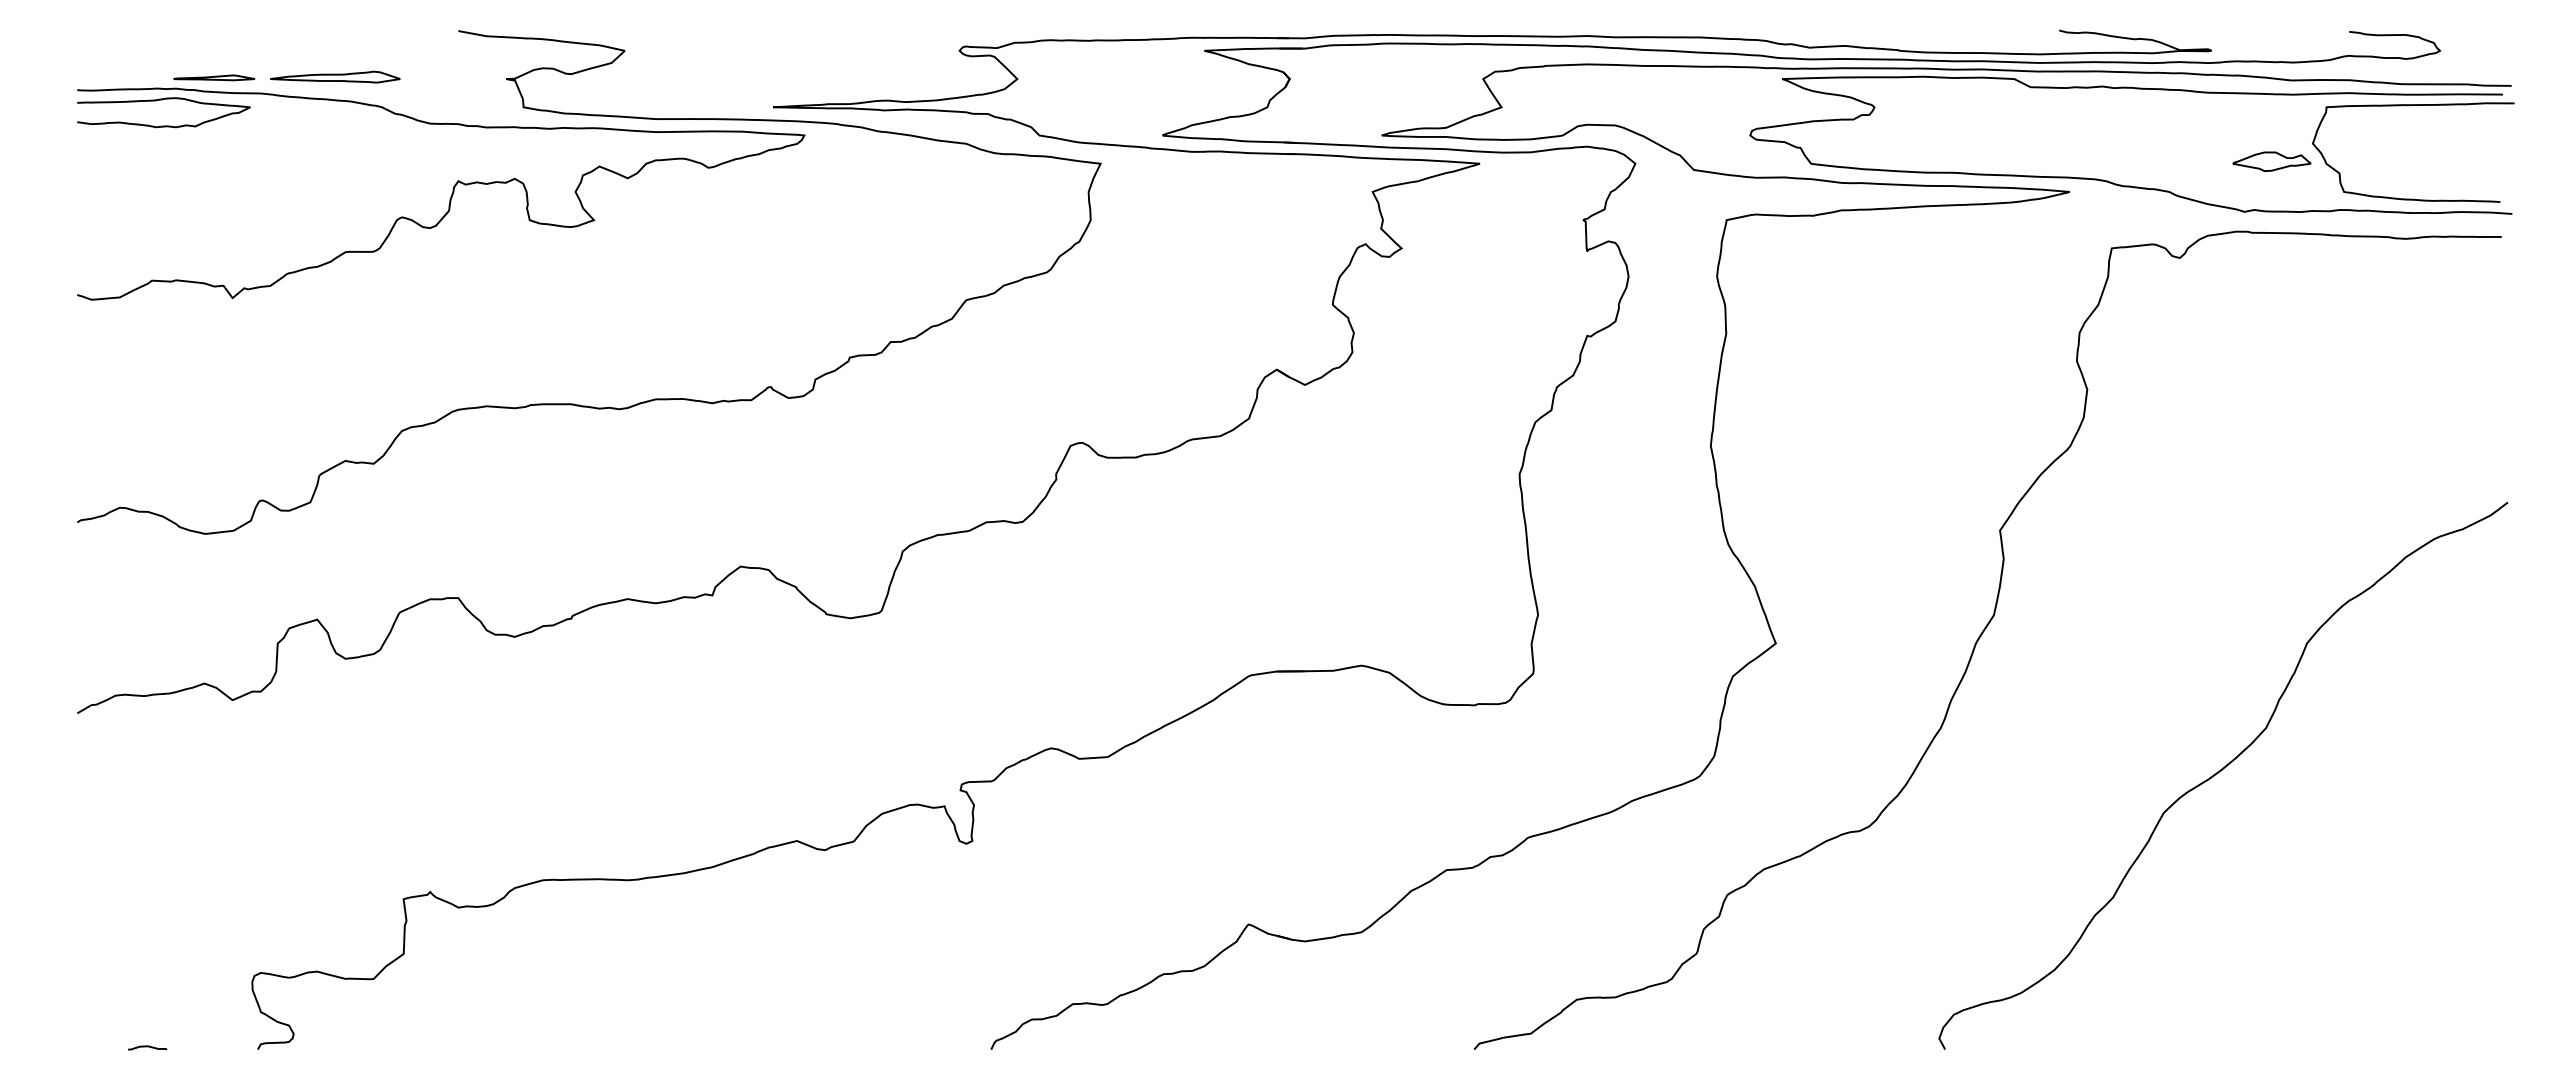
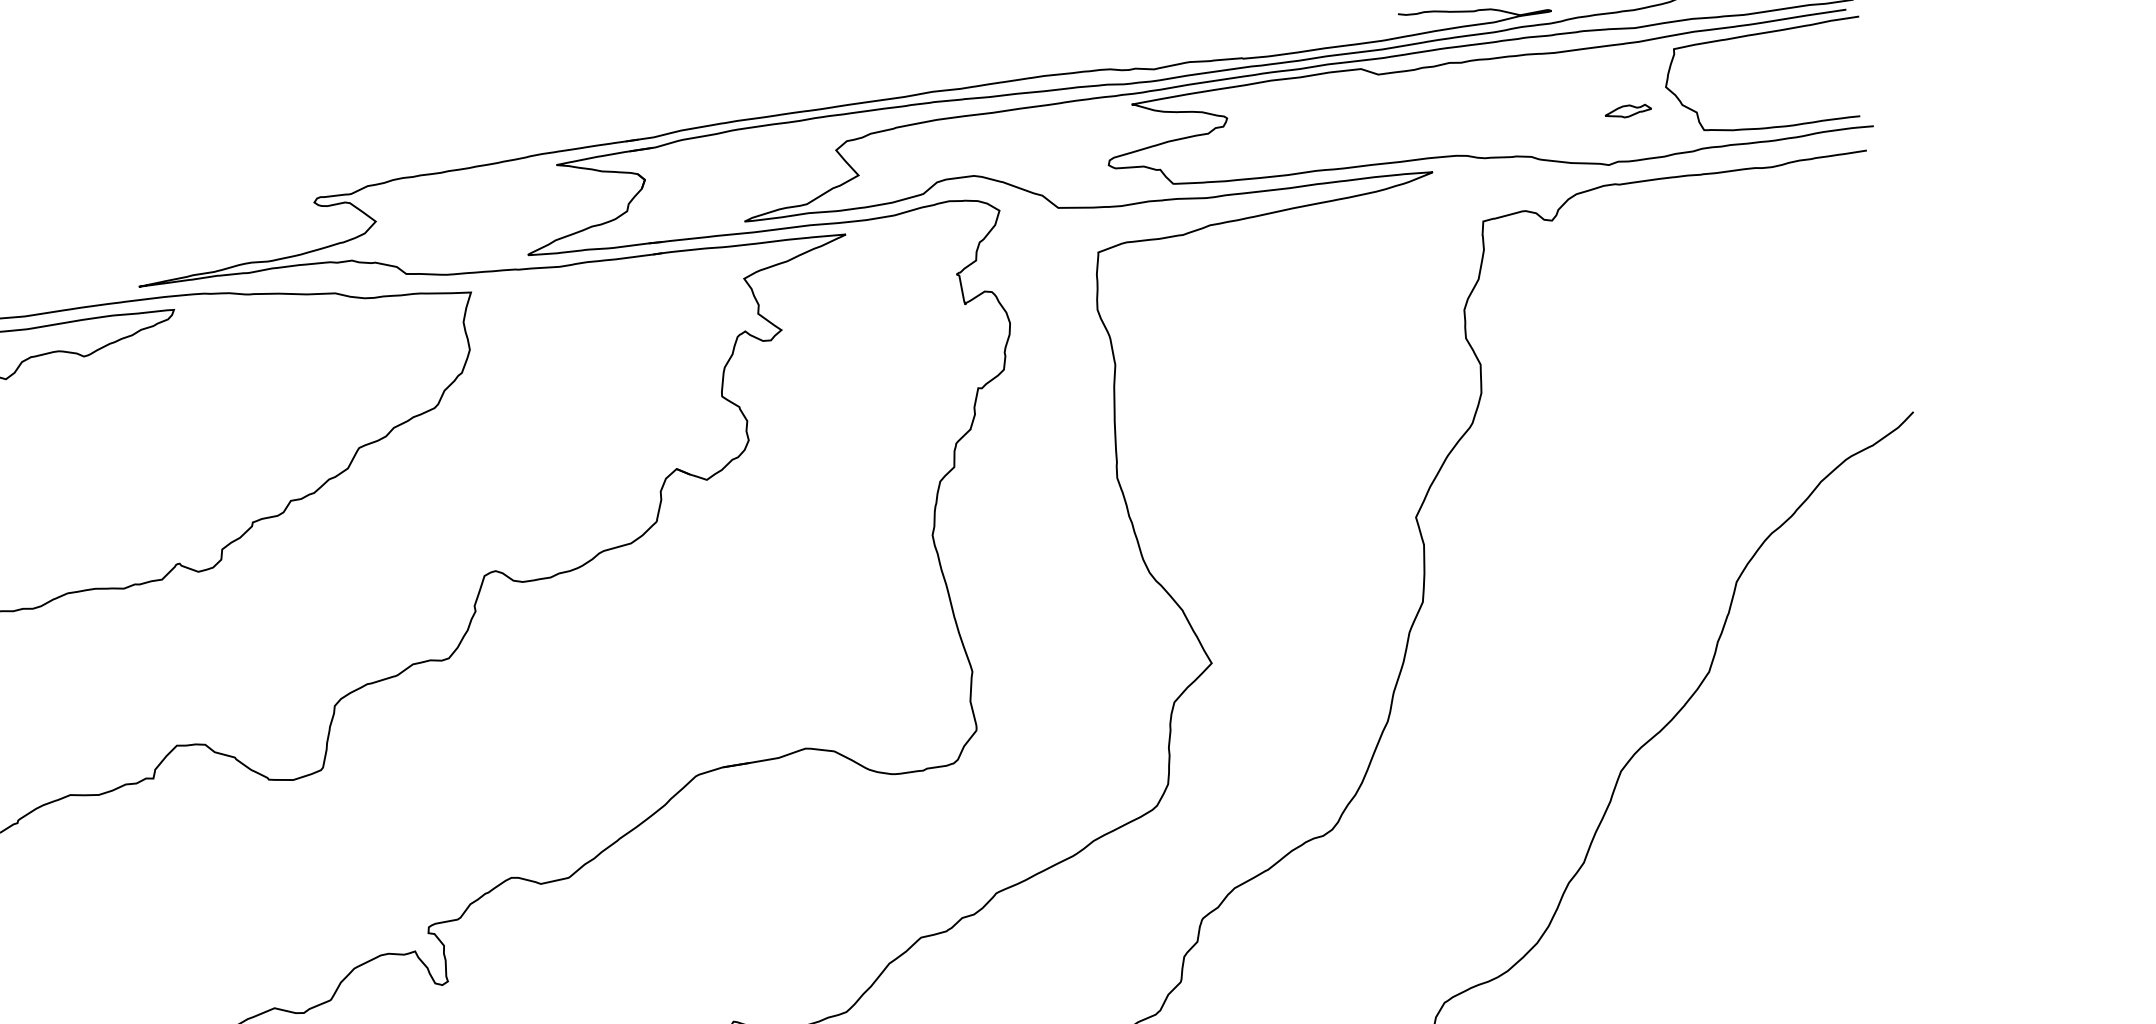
part: (2271, 161) -> (1627, 111), size x0.6

